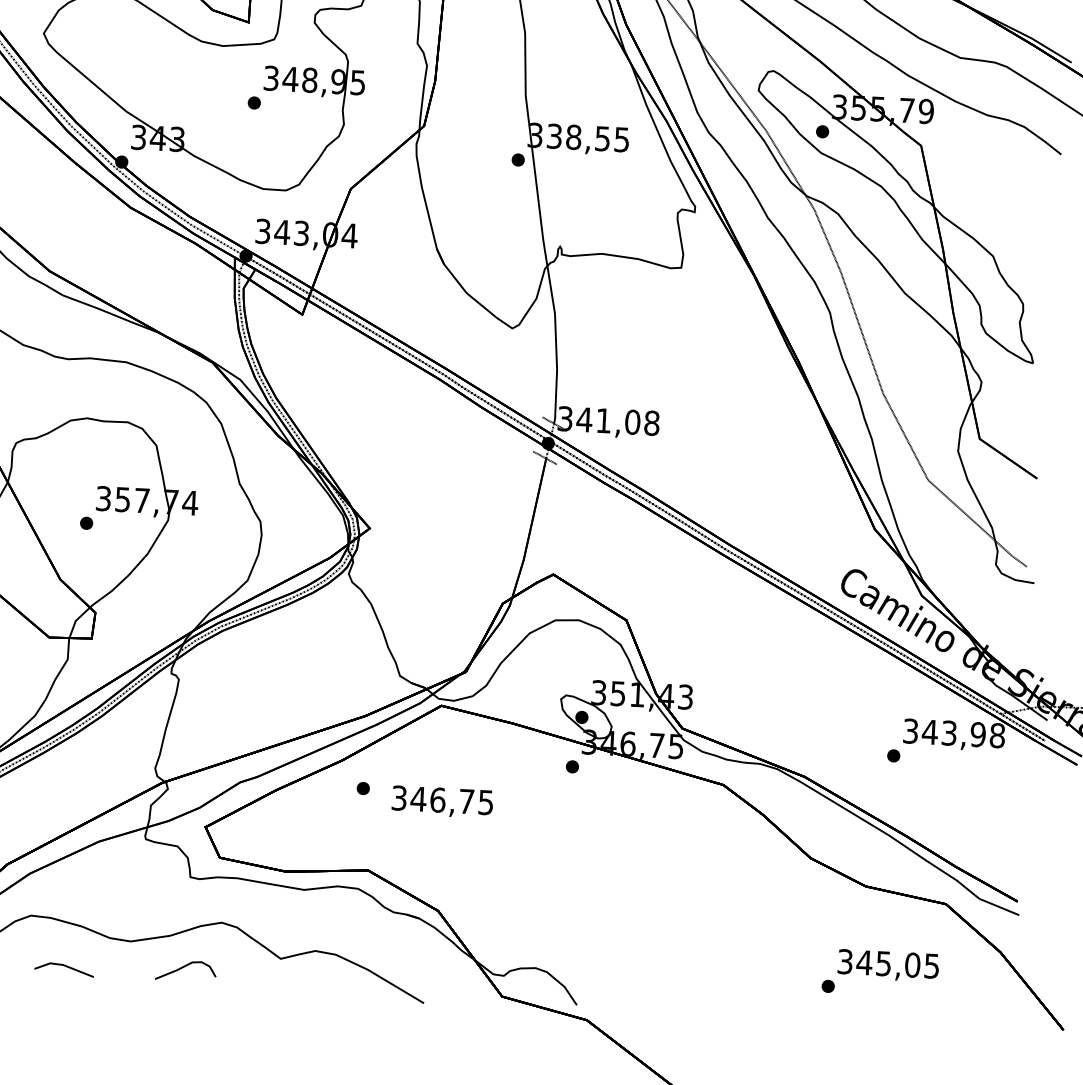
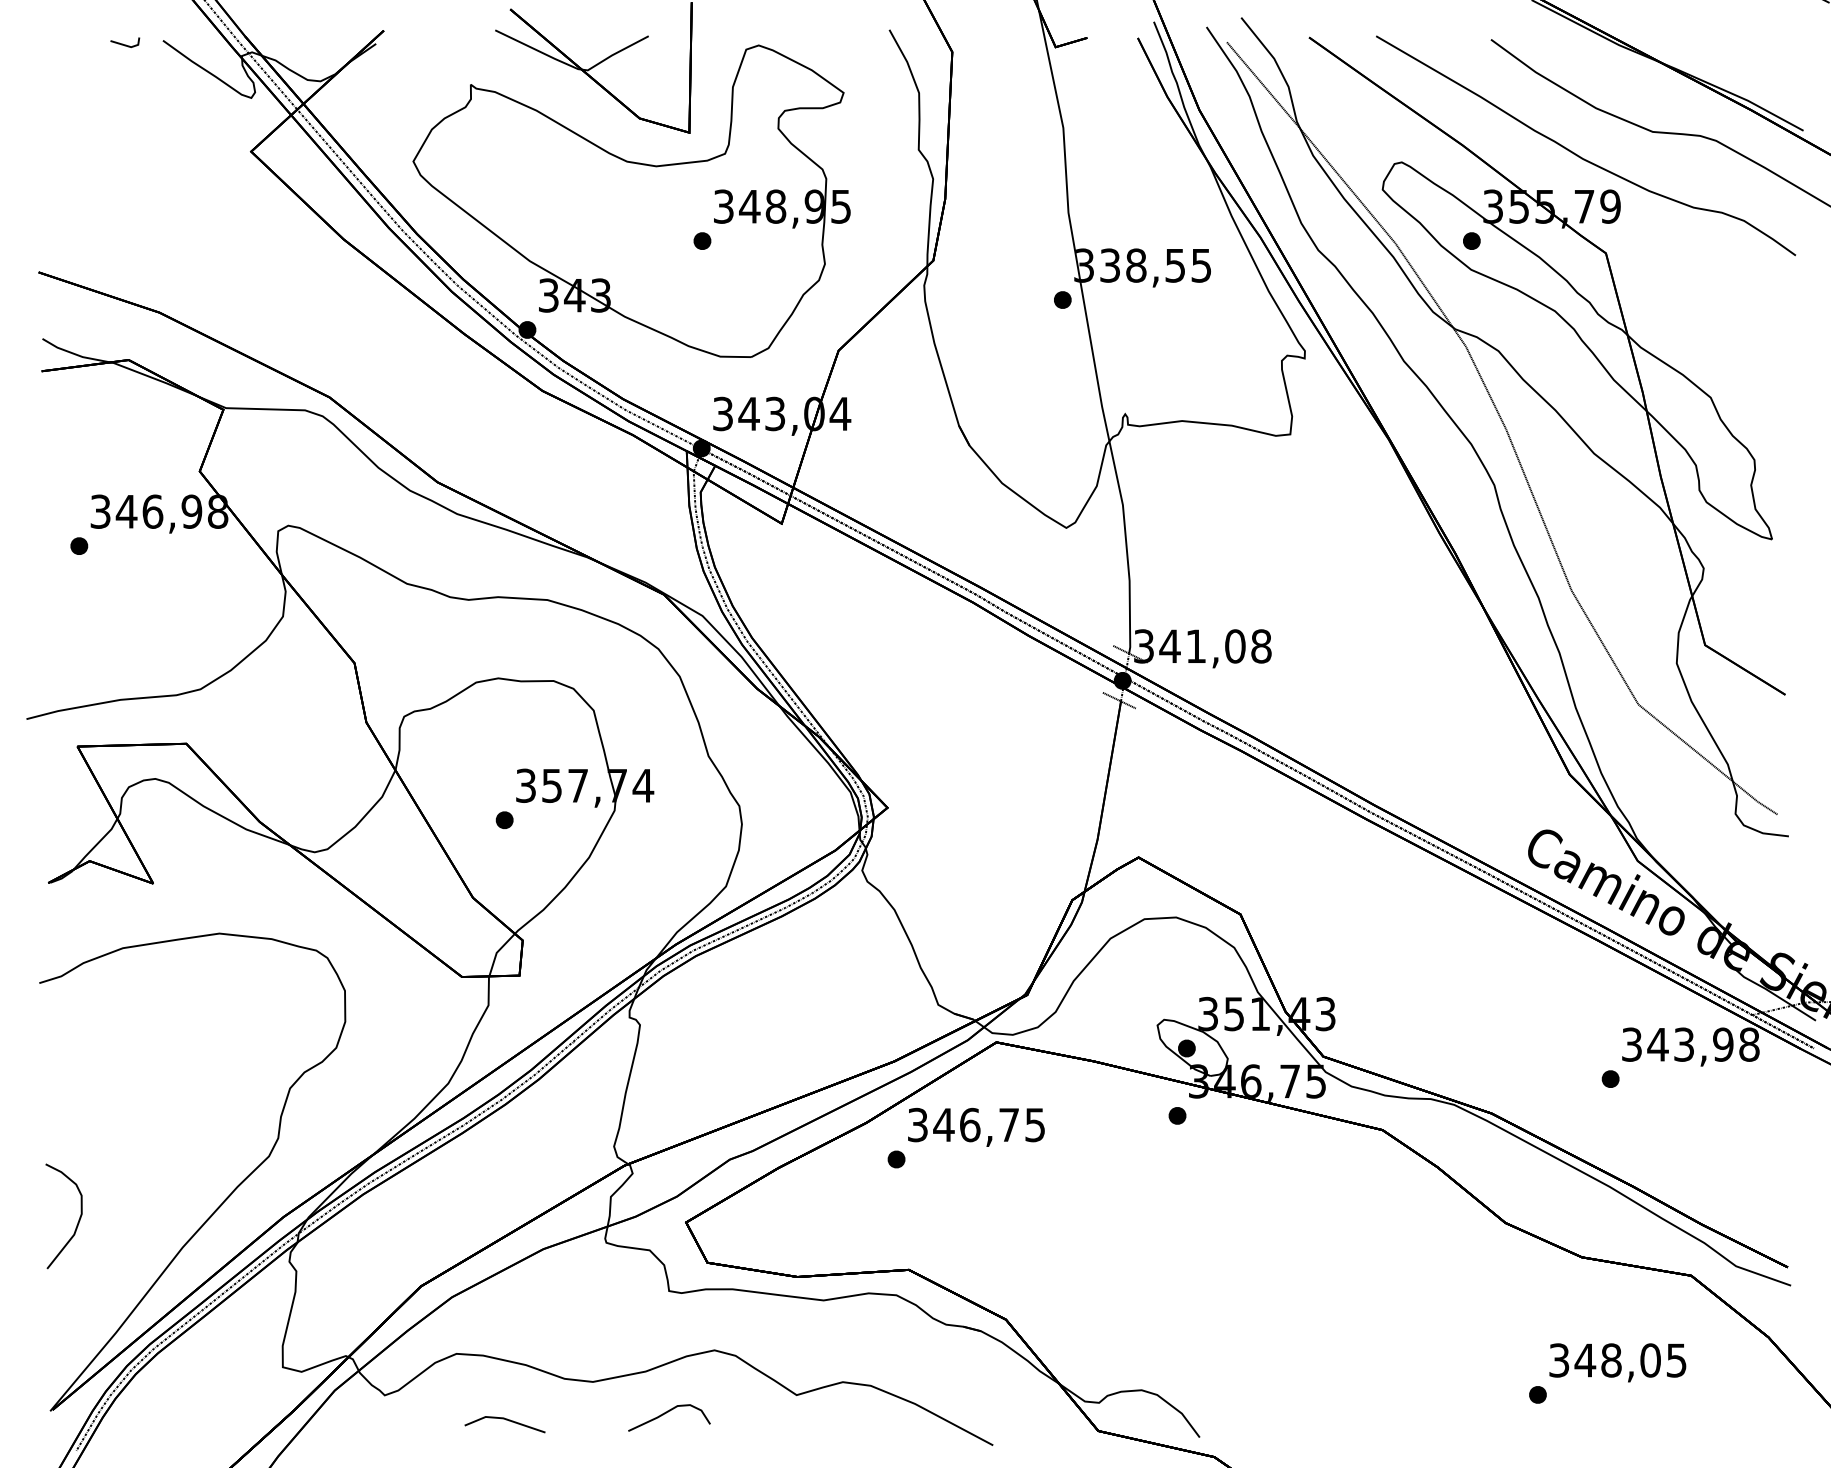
text: (442, 801) -> (976, 1126), moved
text: (883, 963) -> (1611, 1360), 345,05 -> 348,05

